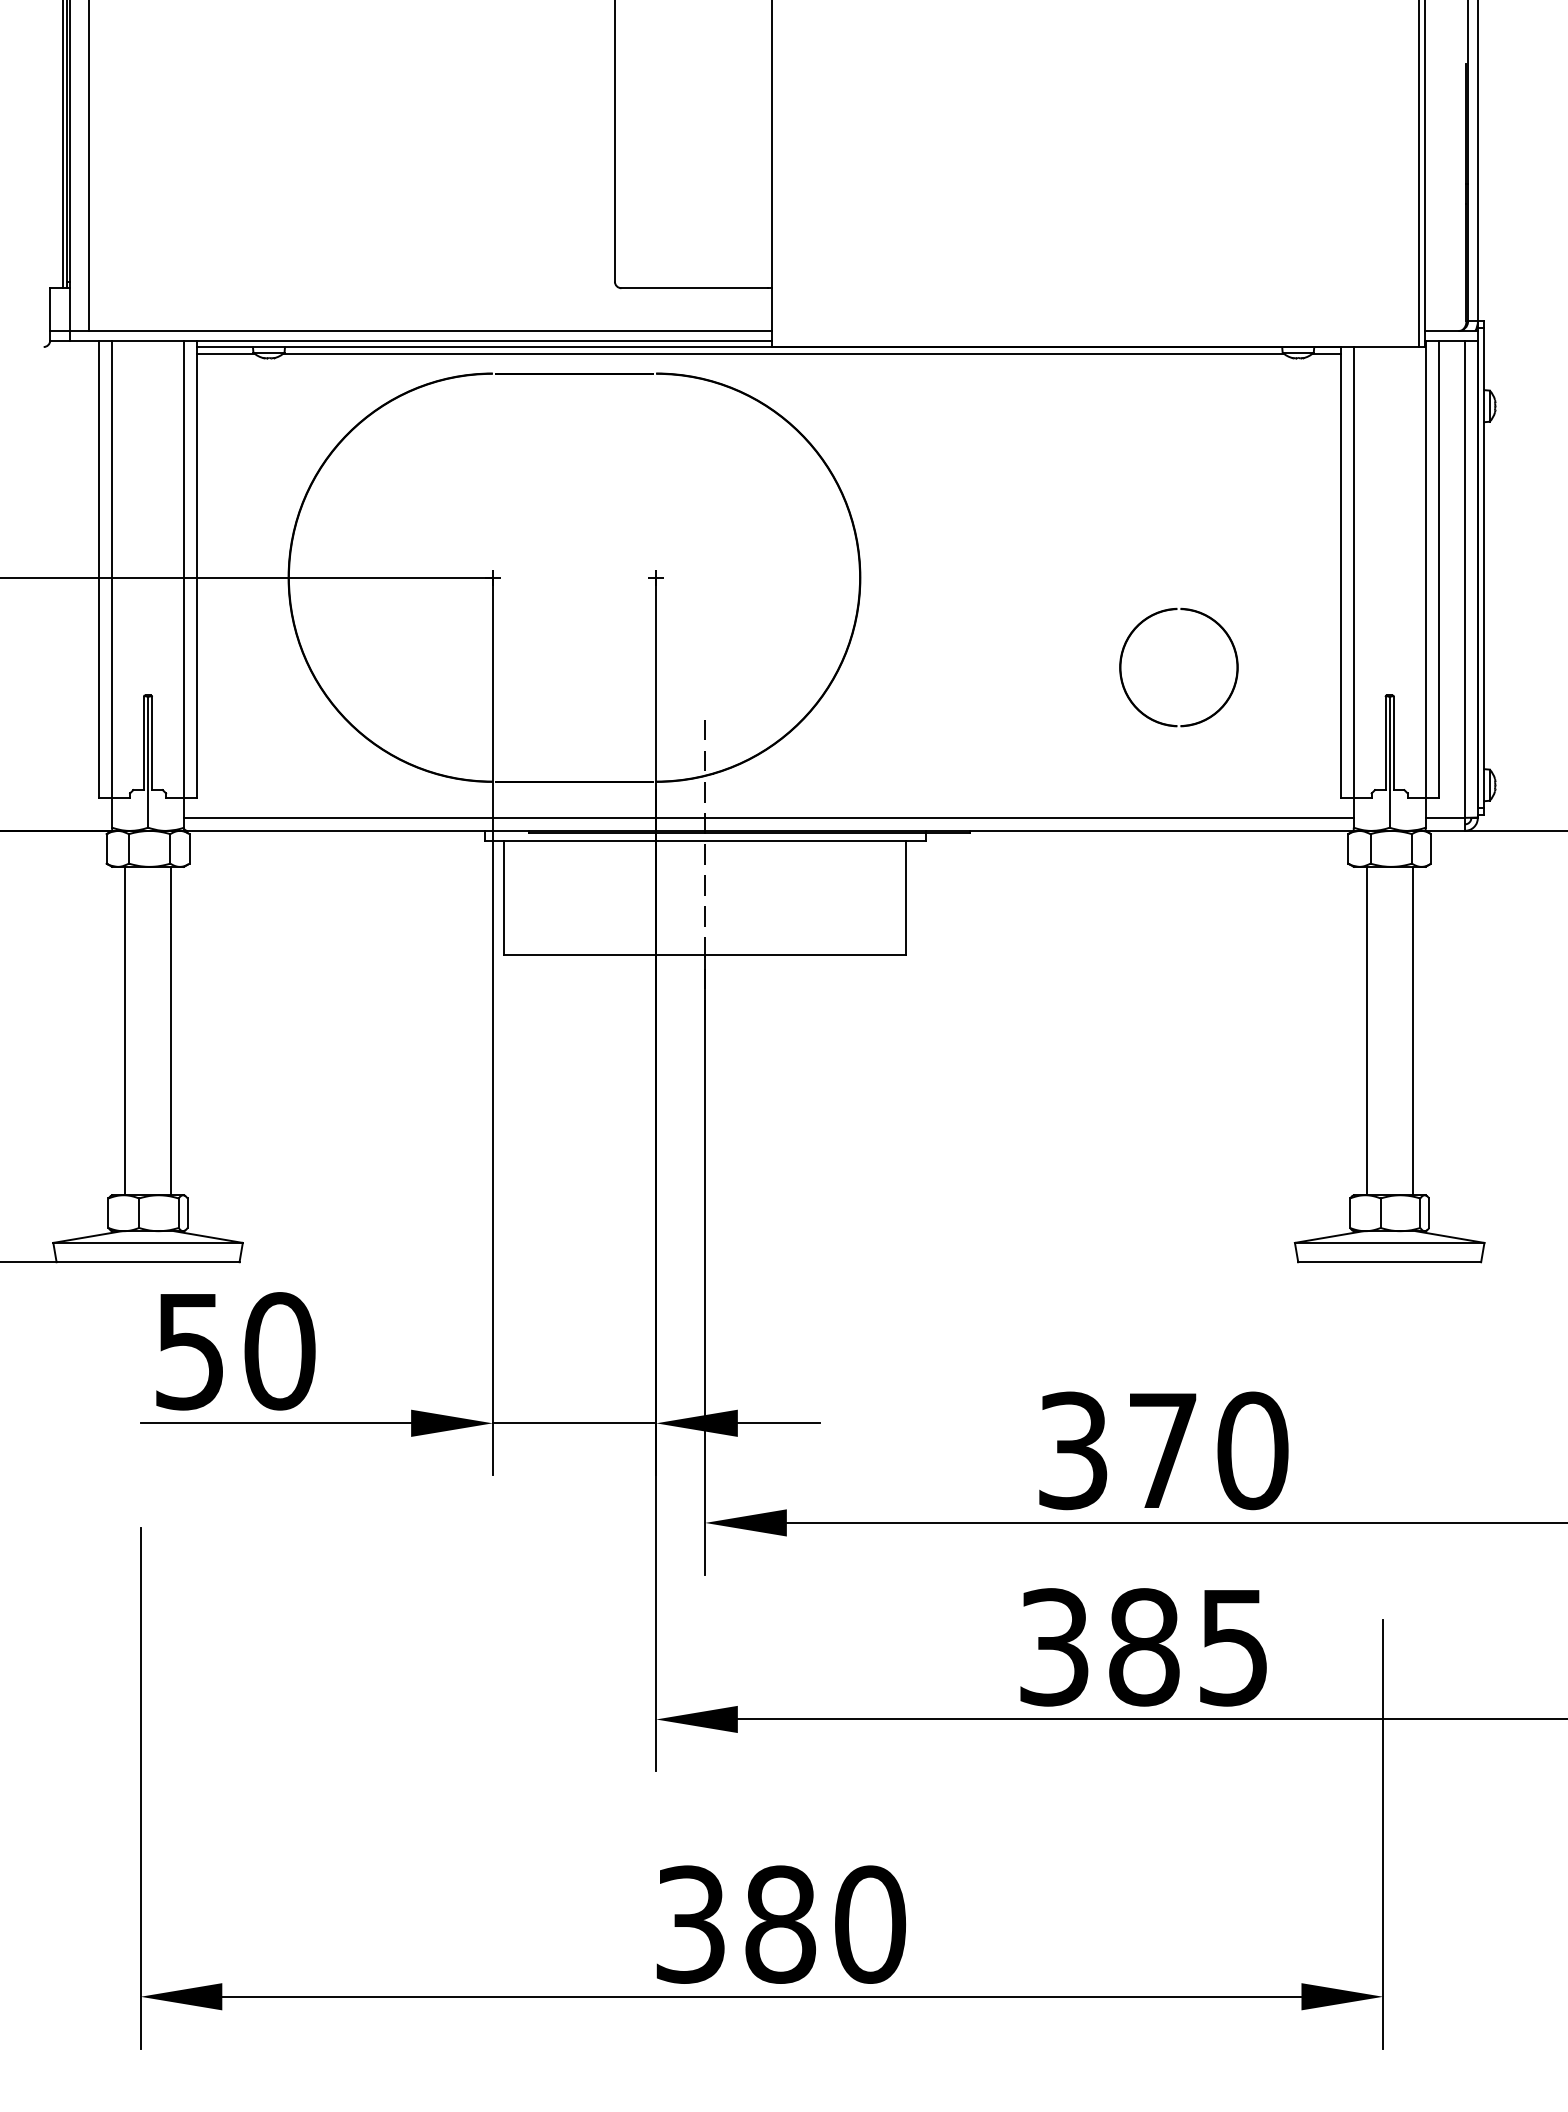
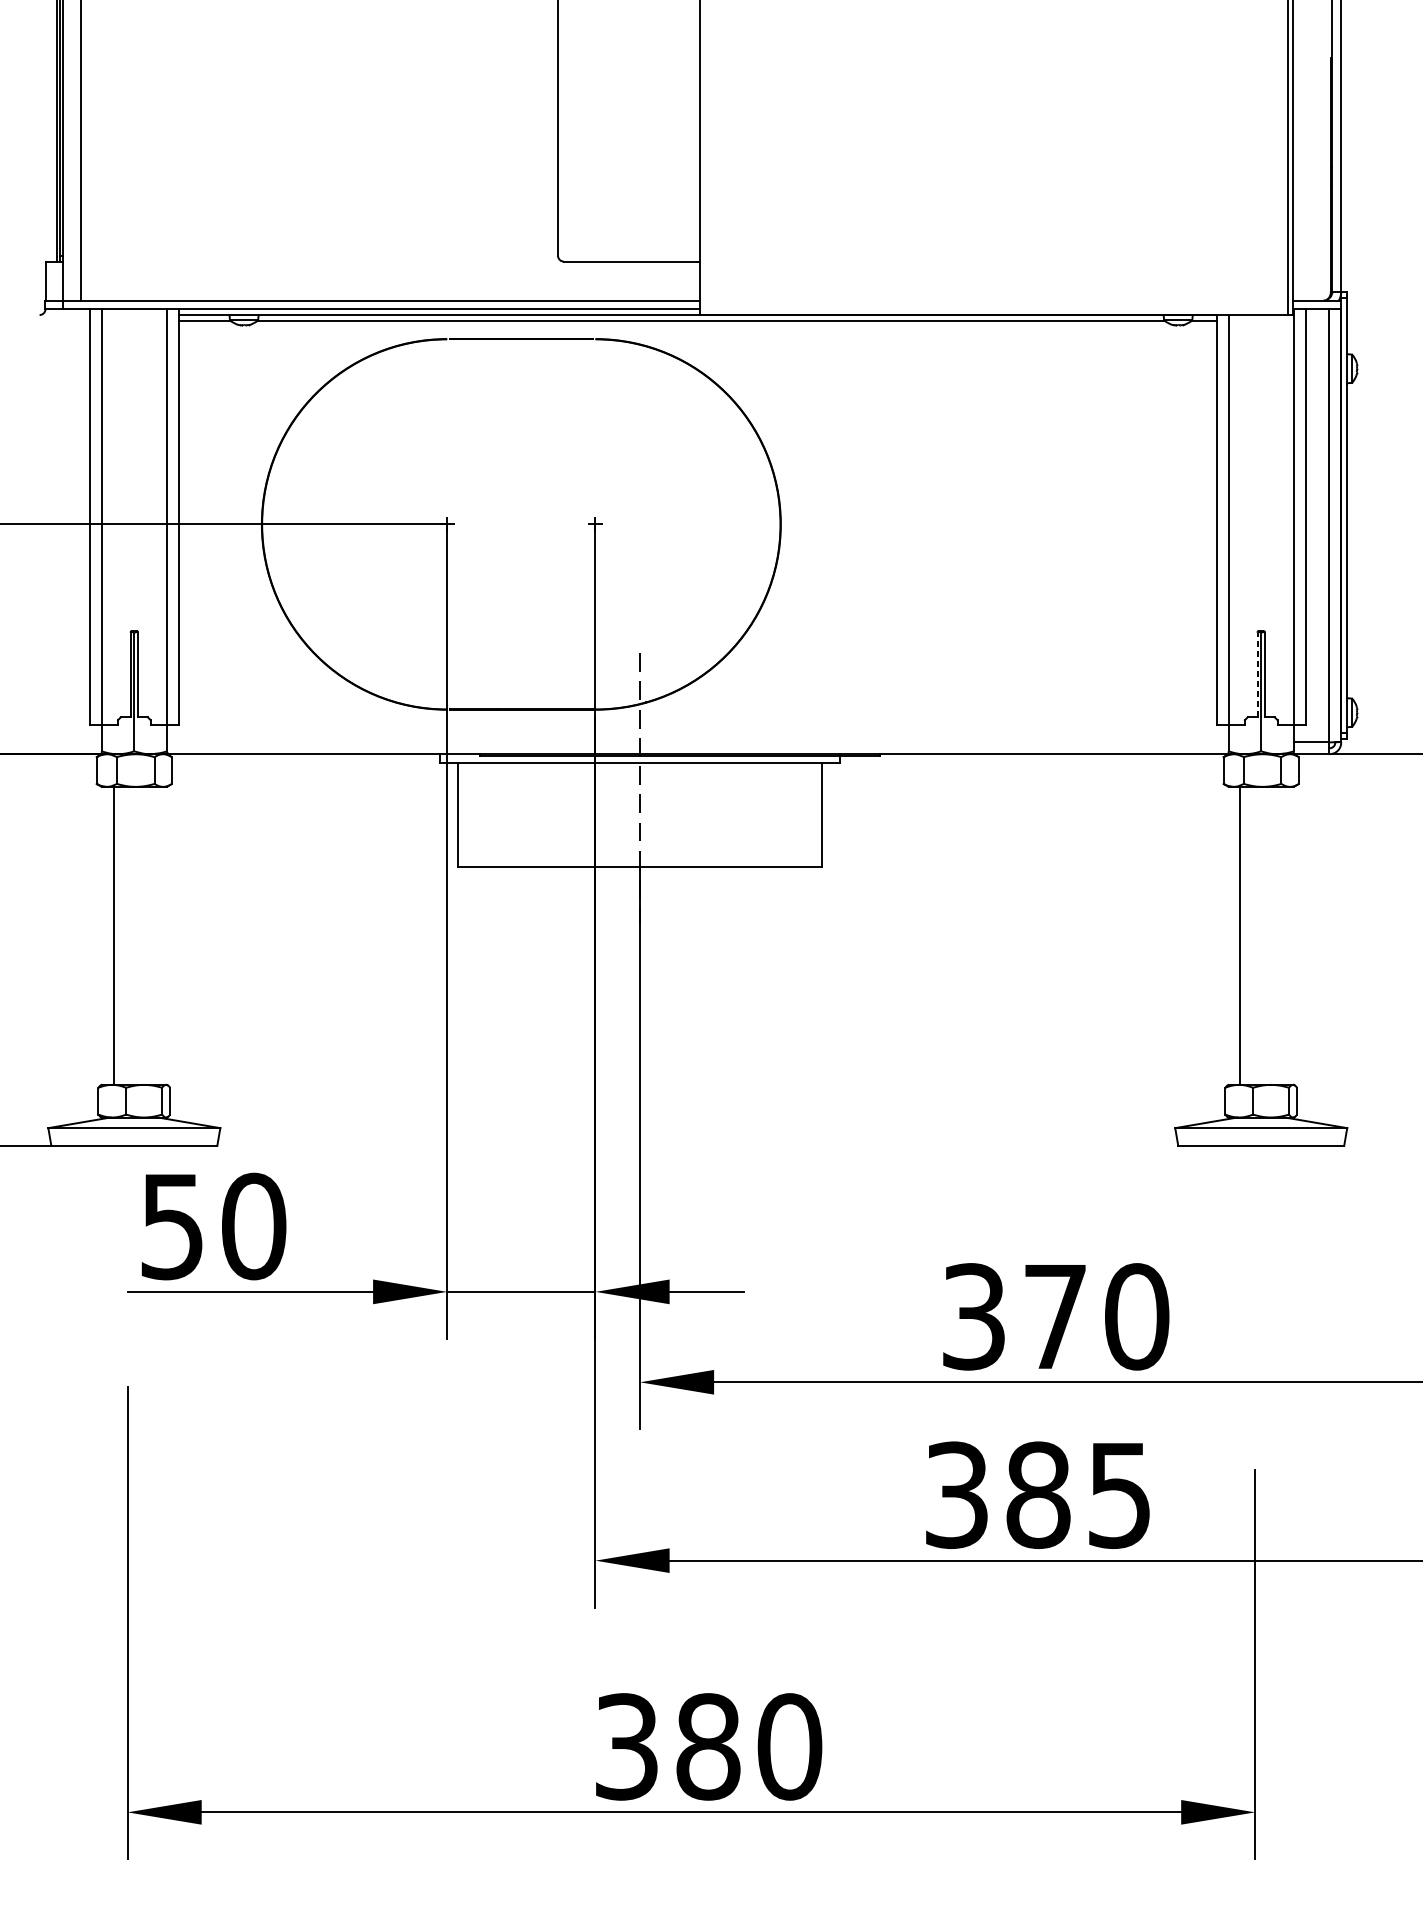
part: (1122, 658) -> (1018, 597), removed
line: (1385, 743) -> (1257, 674), solid -> dashed
line: (768, 817) -> (697, 742), removed
line: (170, 1030) -> (154, 935), removed
line: (1412, 1030) -> (1281, 935), removed

